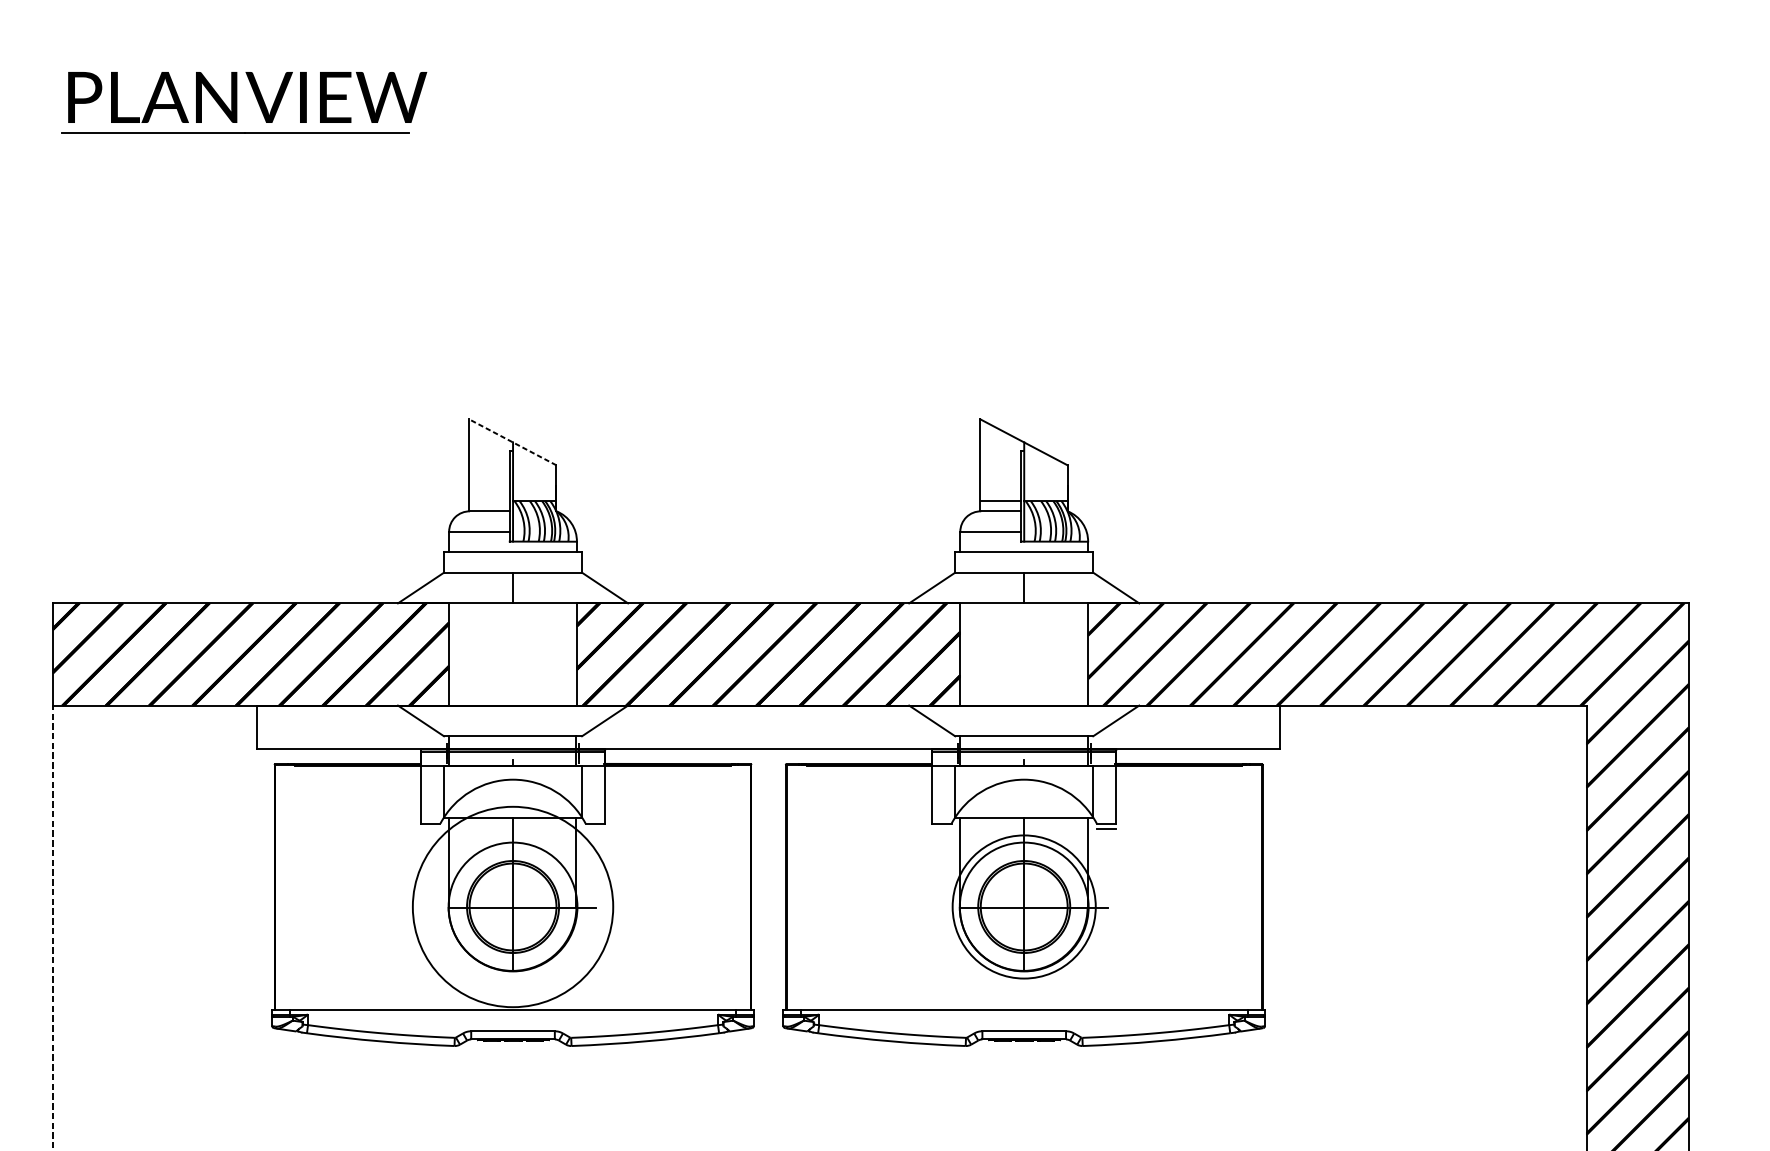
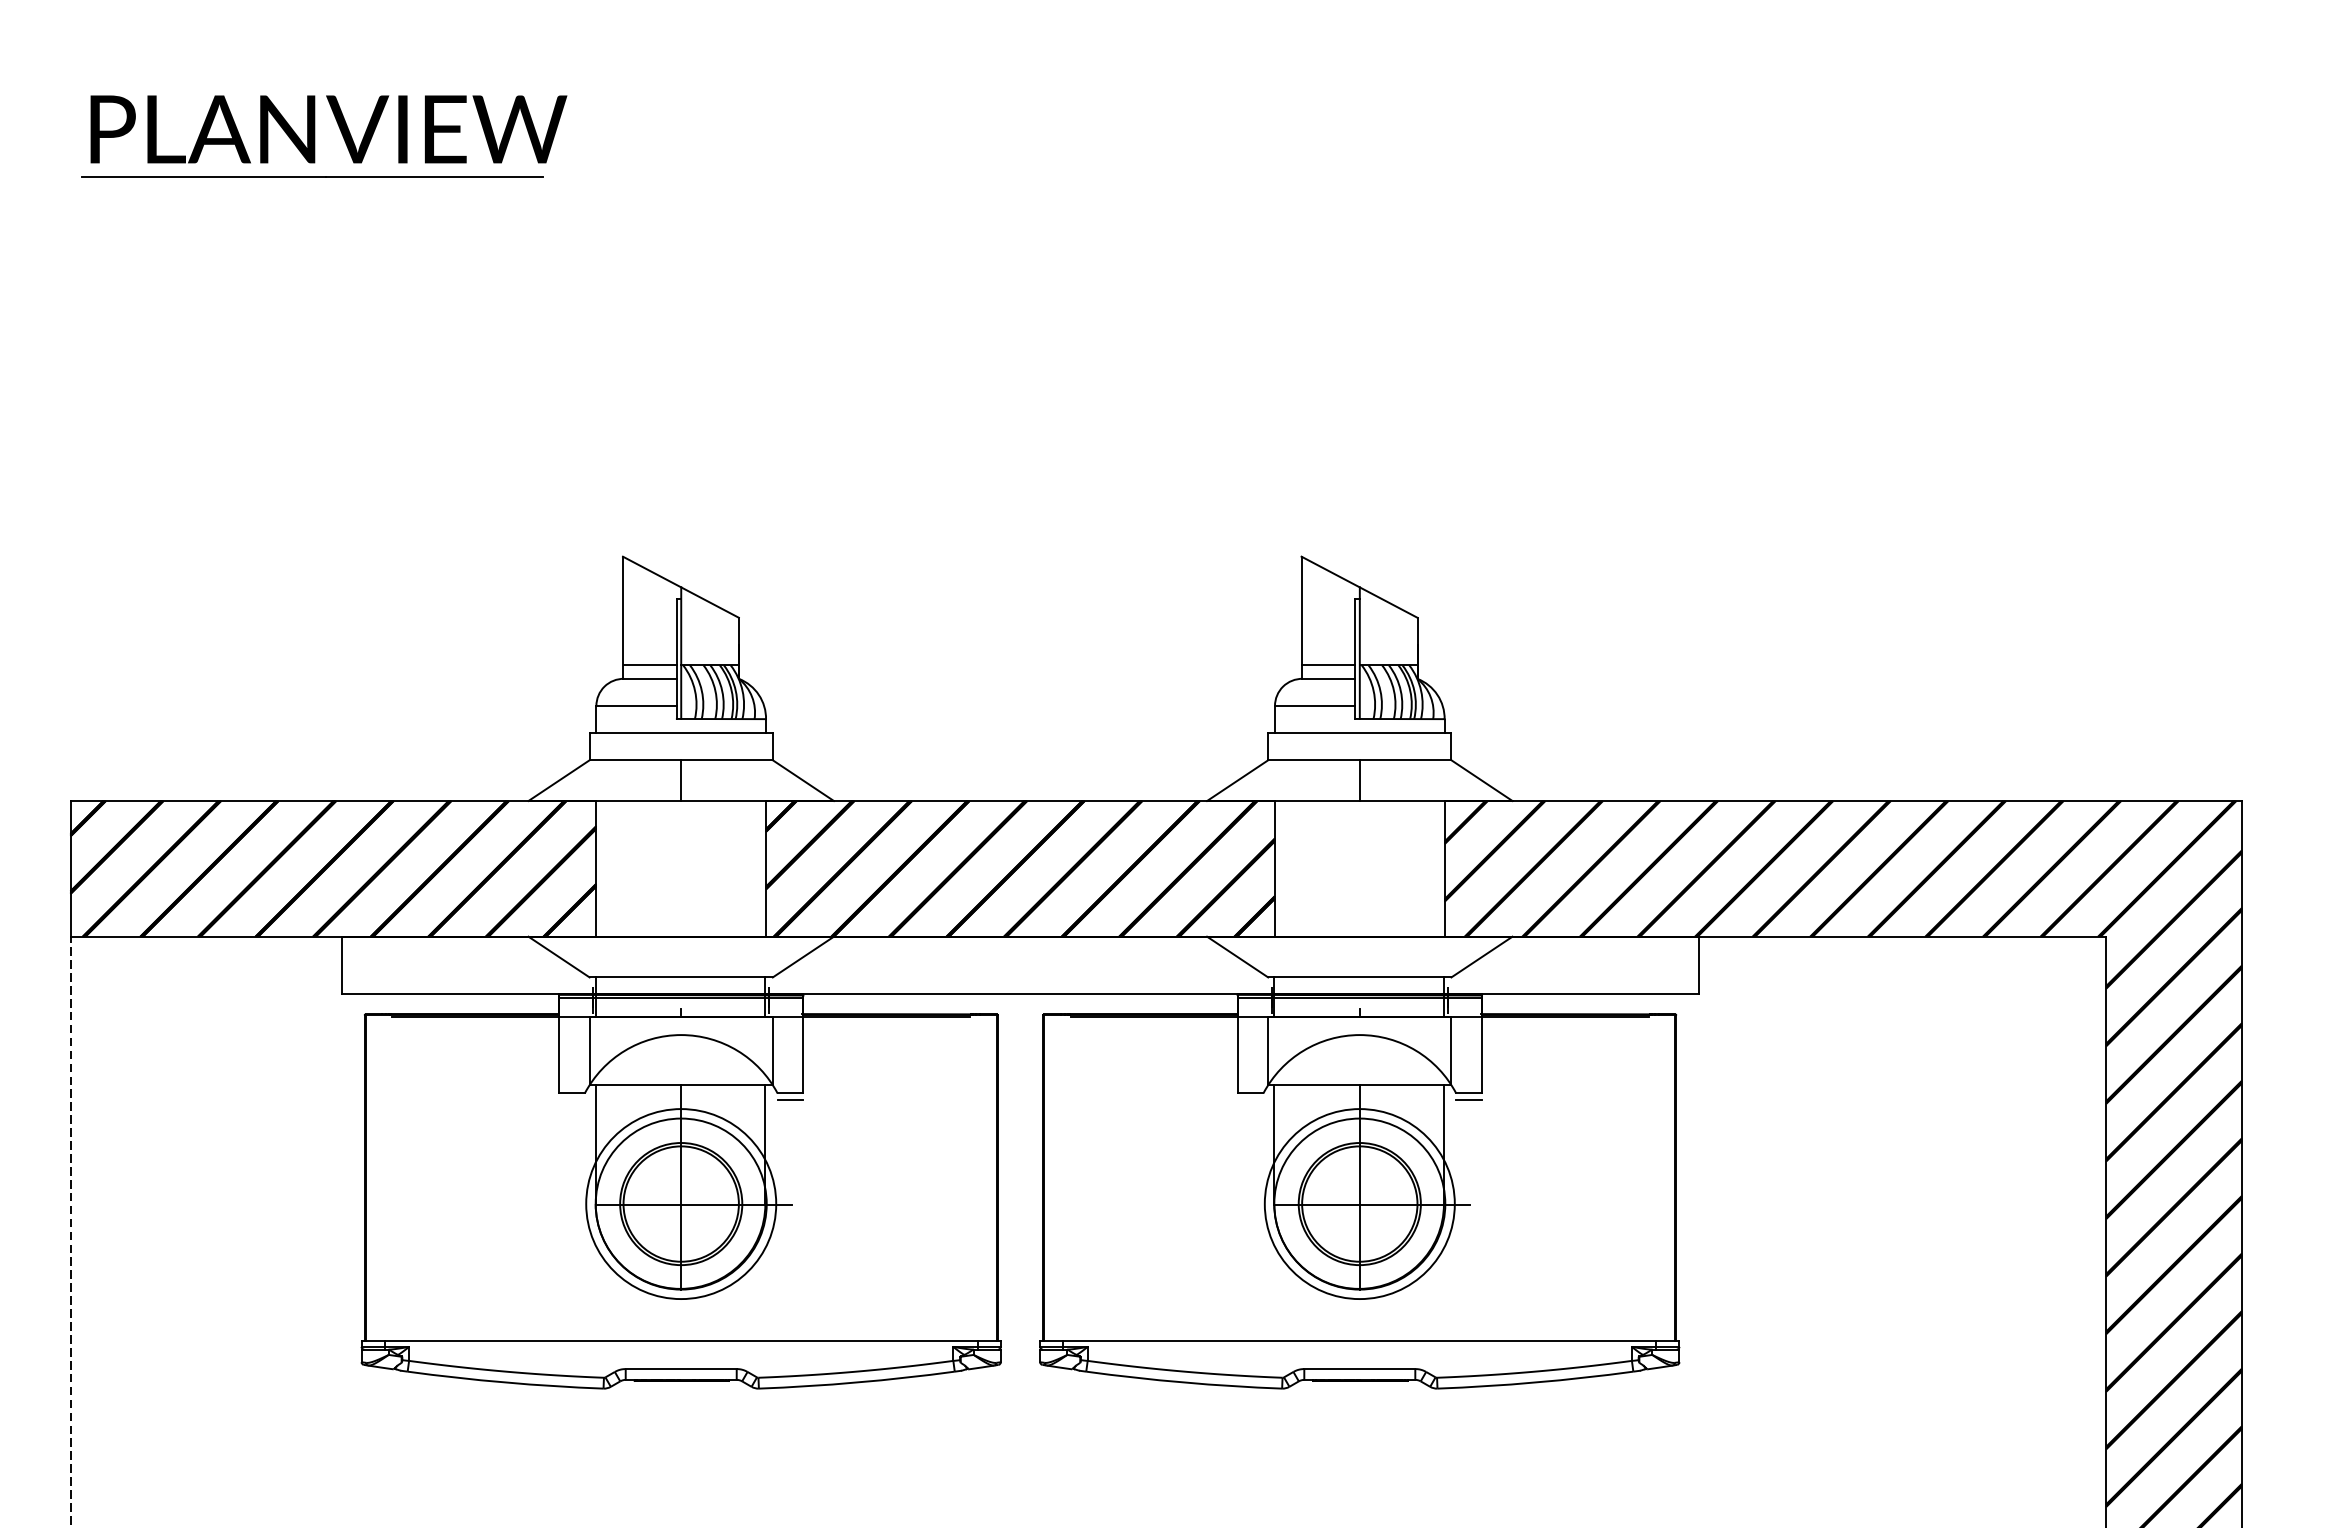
line: (512, 442) -> (680, 587), dashed -> solid
line: (489, 501) -> (649, 665), added
line: (595, 828) -> (790, 1100), added
circle: (513, 907) -> (681, 1204), size x0.71

